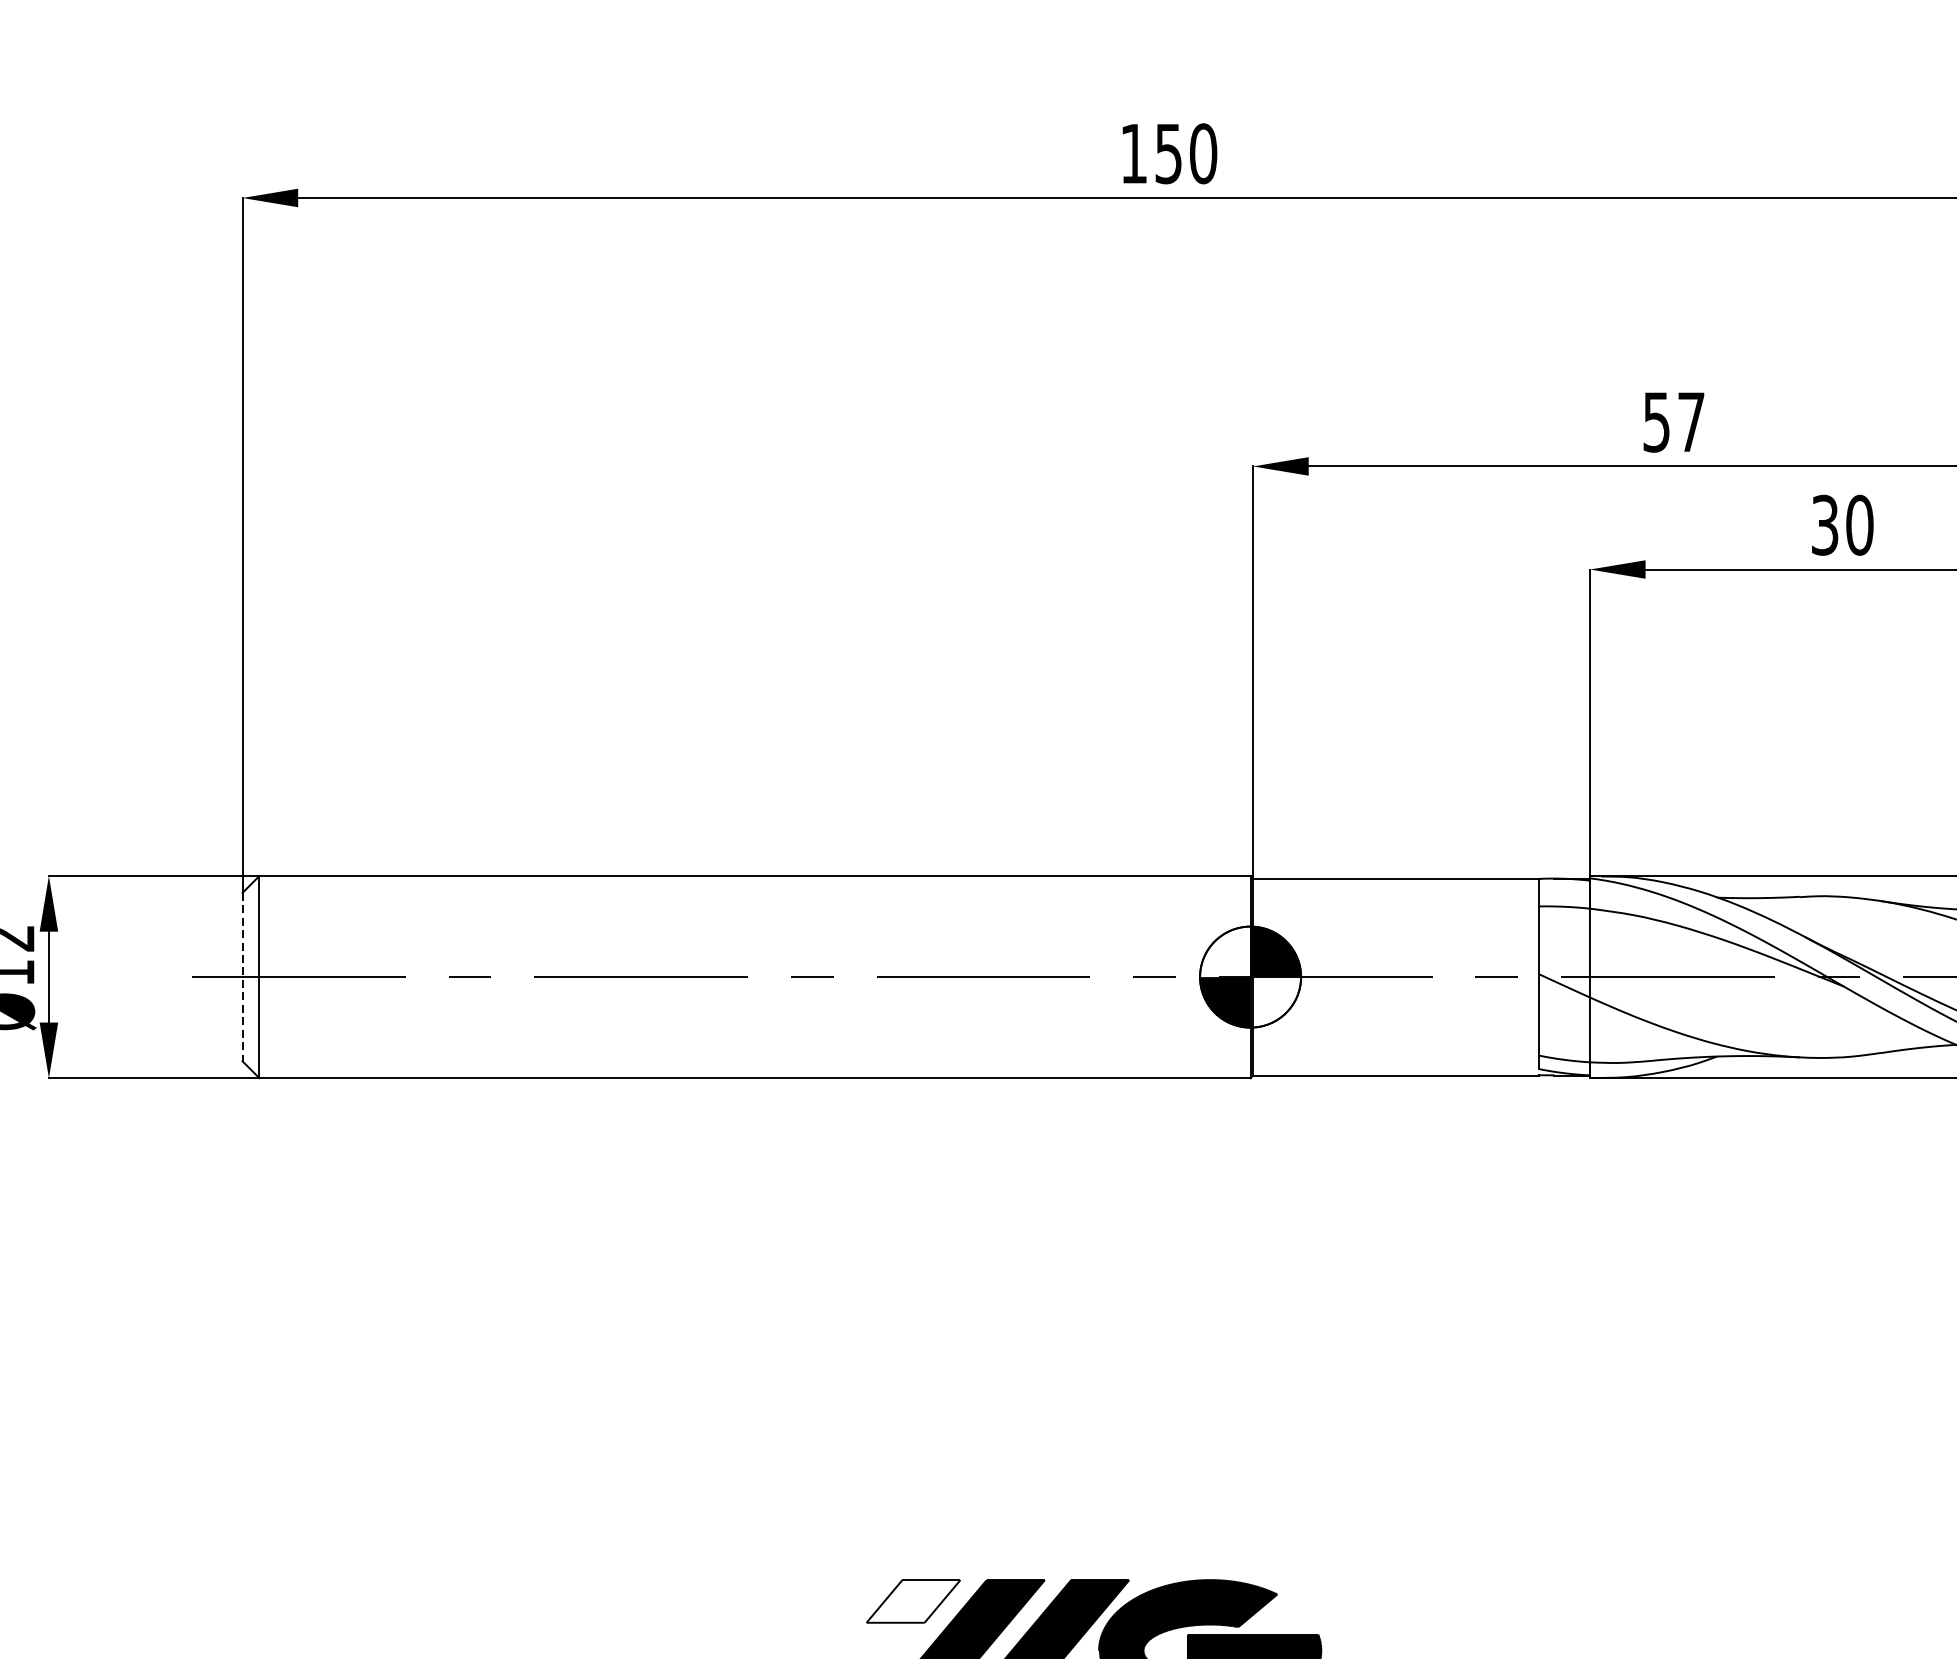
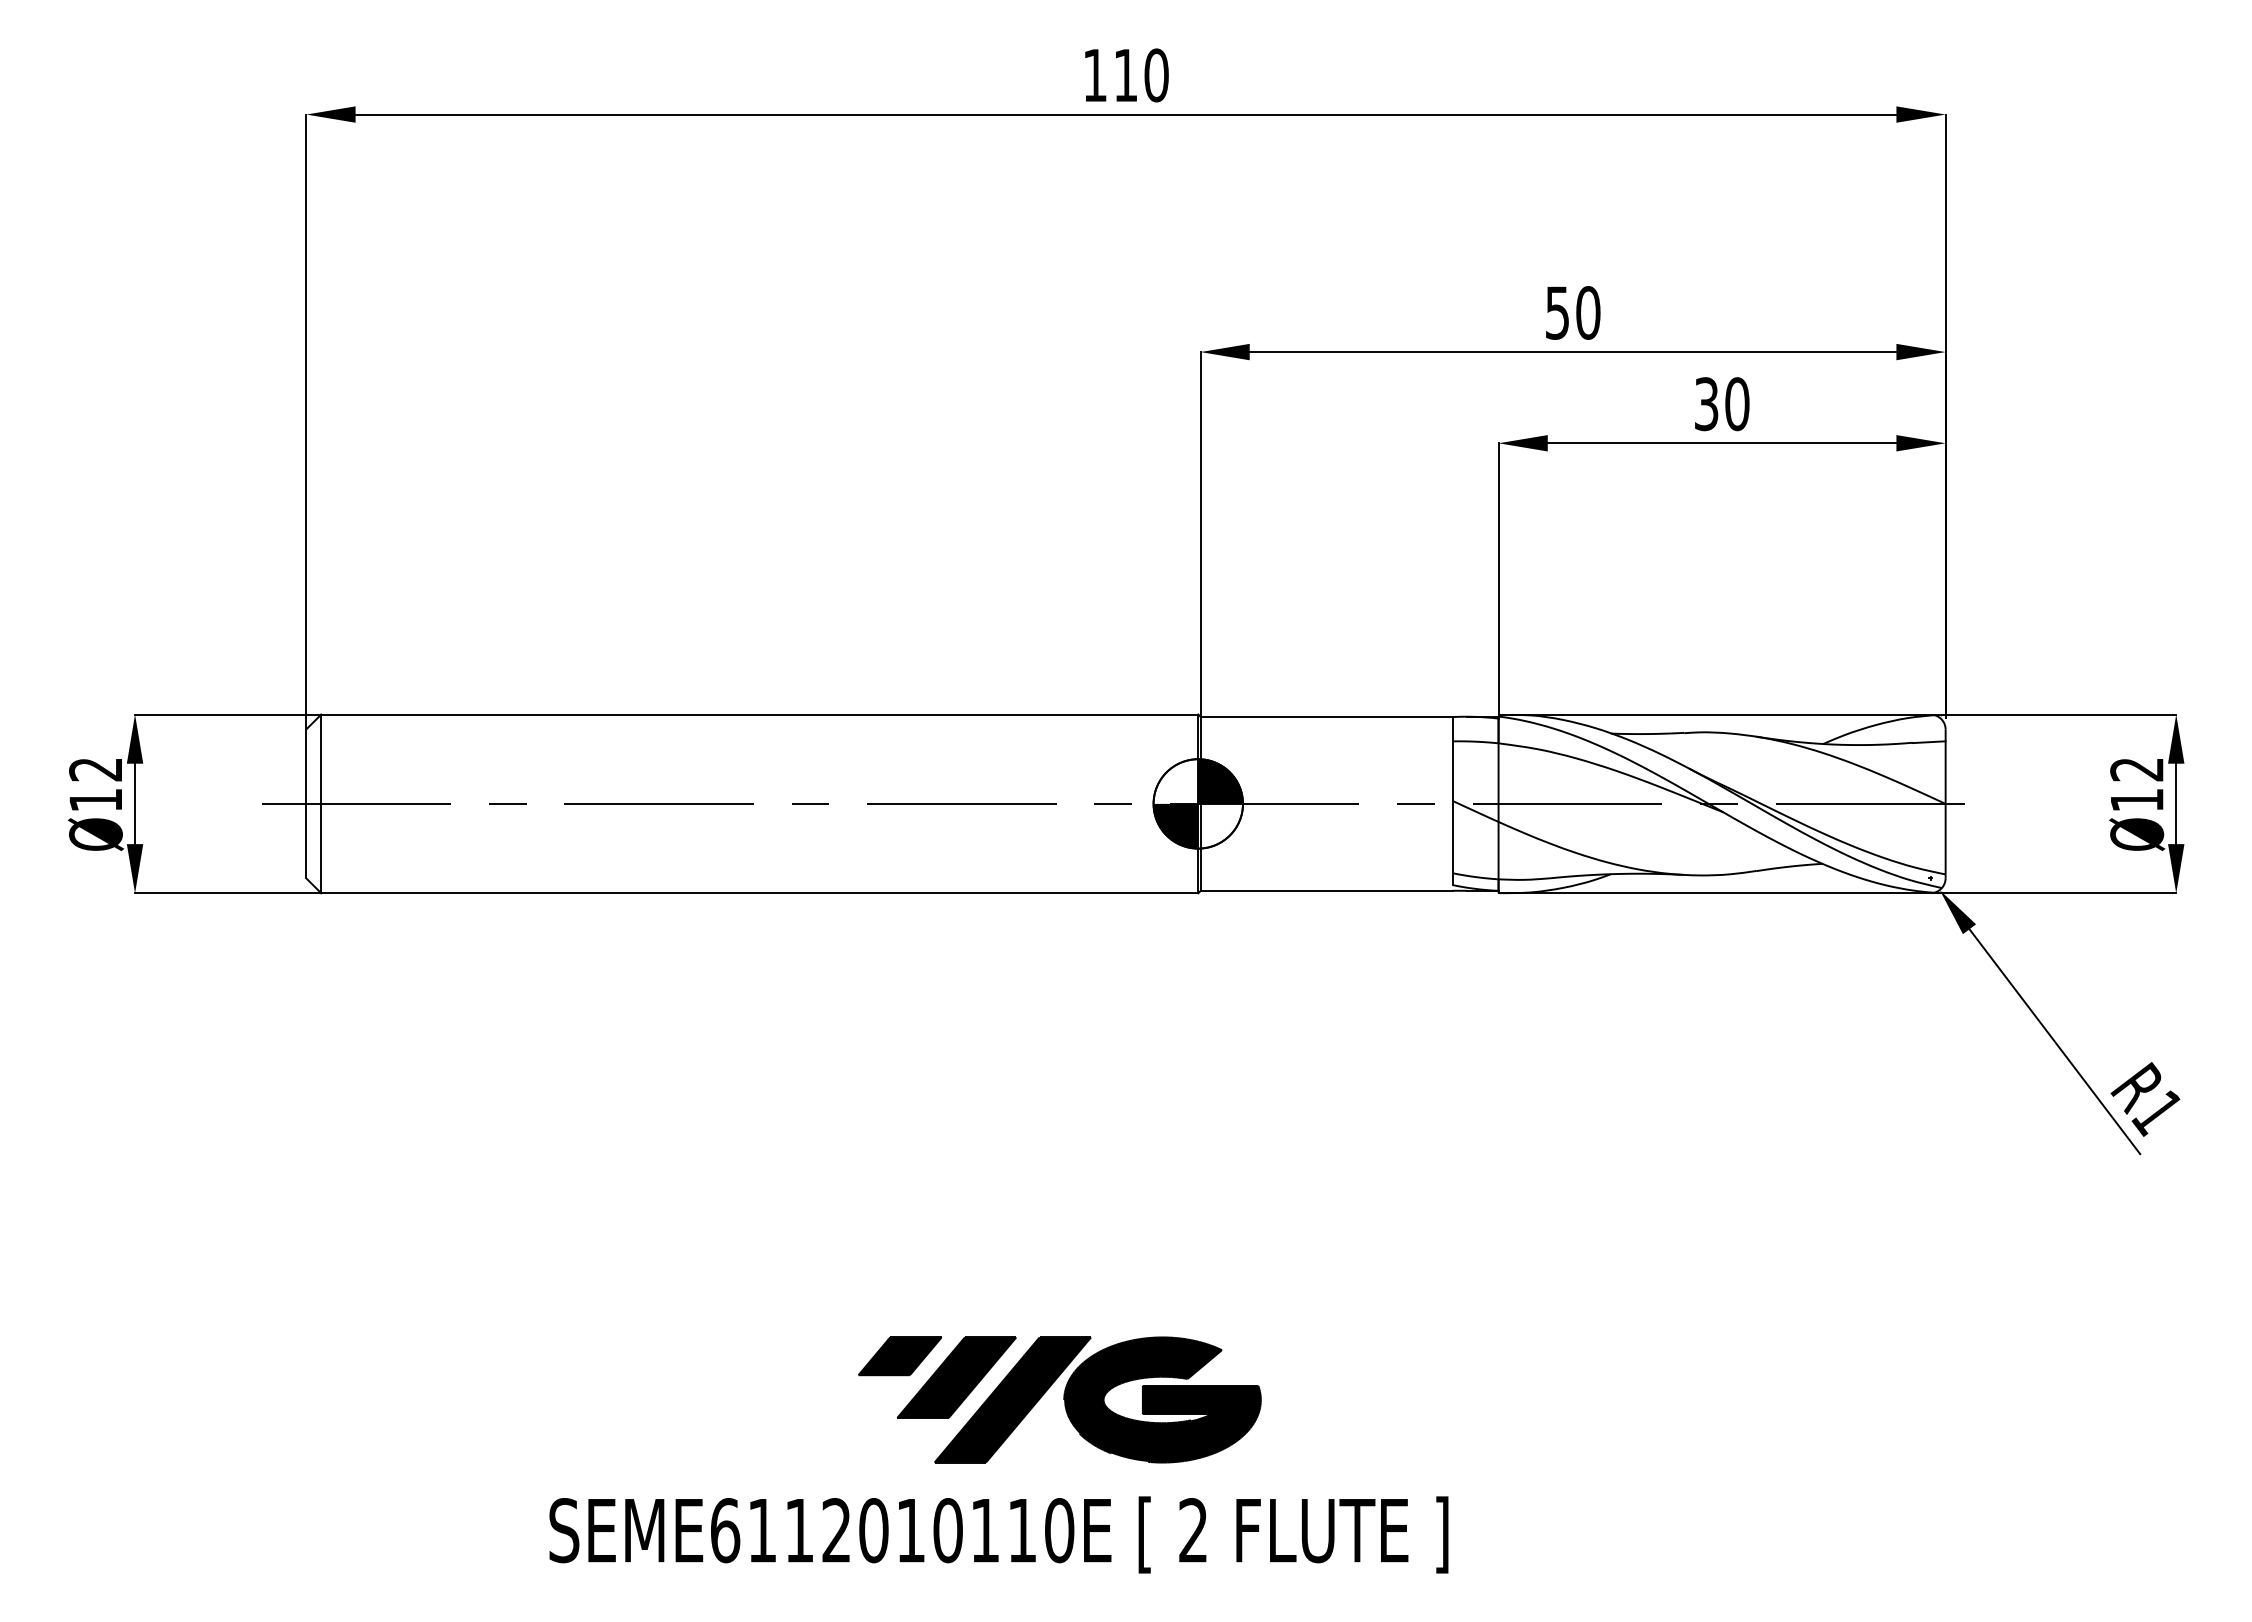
text: (1168, 153) -> (1125, 75), 150 -> 110
text: (1691, 421) -> (1588, 312), 57 -> 50
line: (242, 976) -> (306, 803), dashed -> solid
fill: (912, 1601) -> (899, 1356), added

